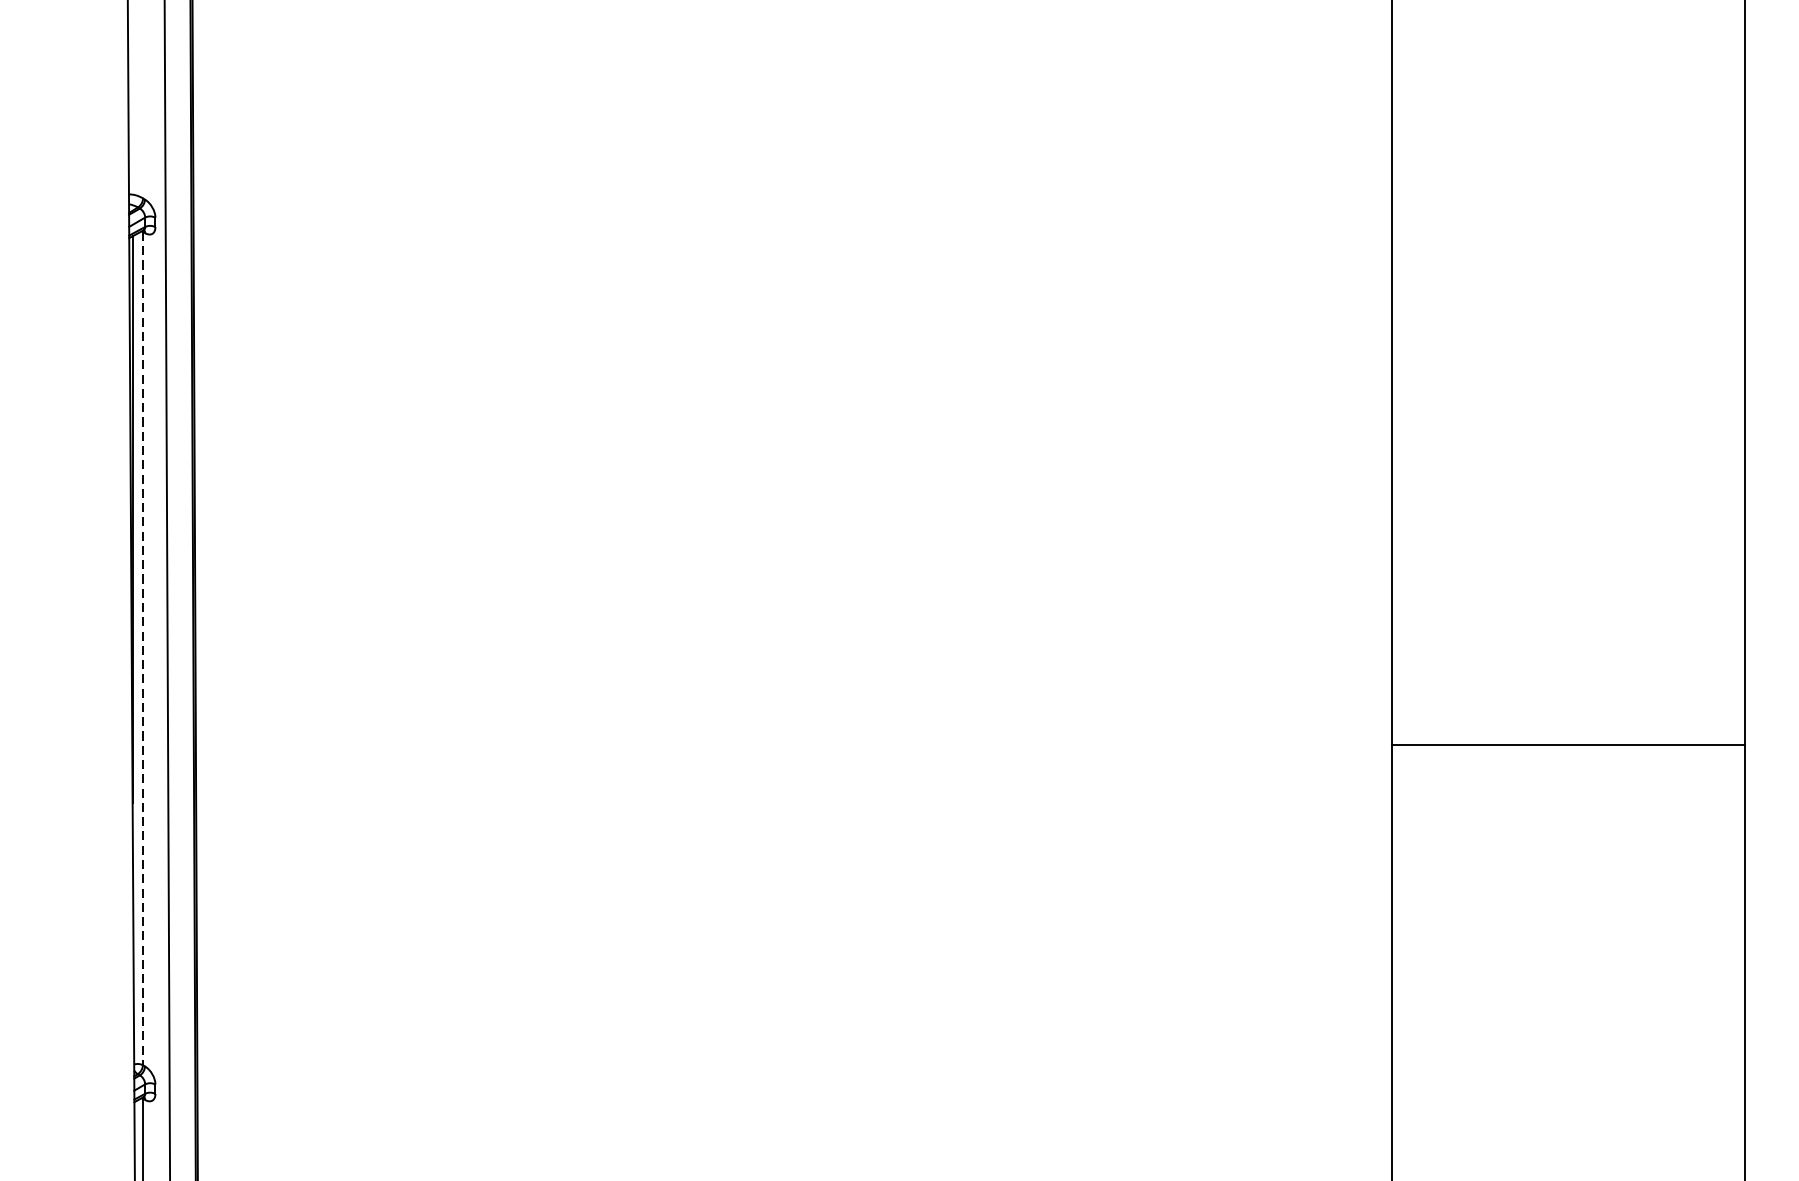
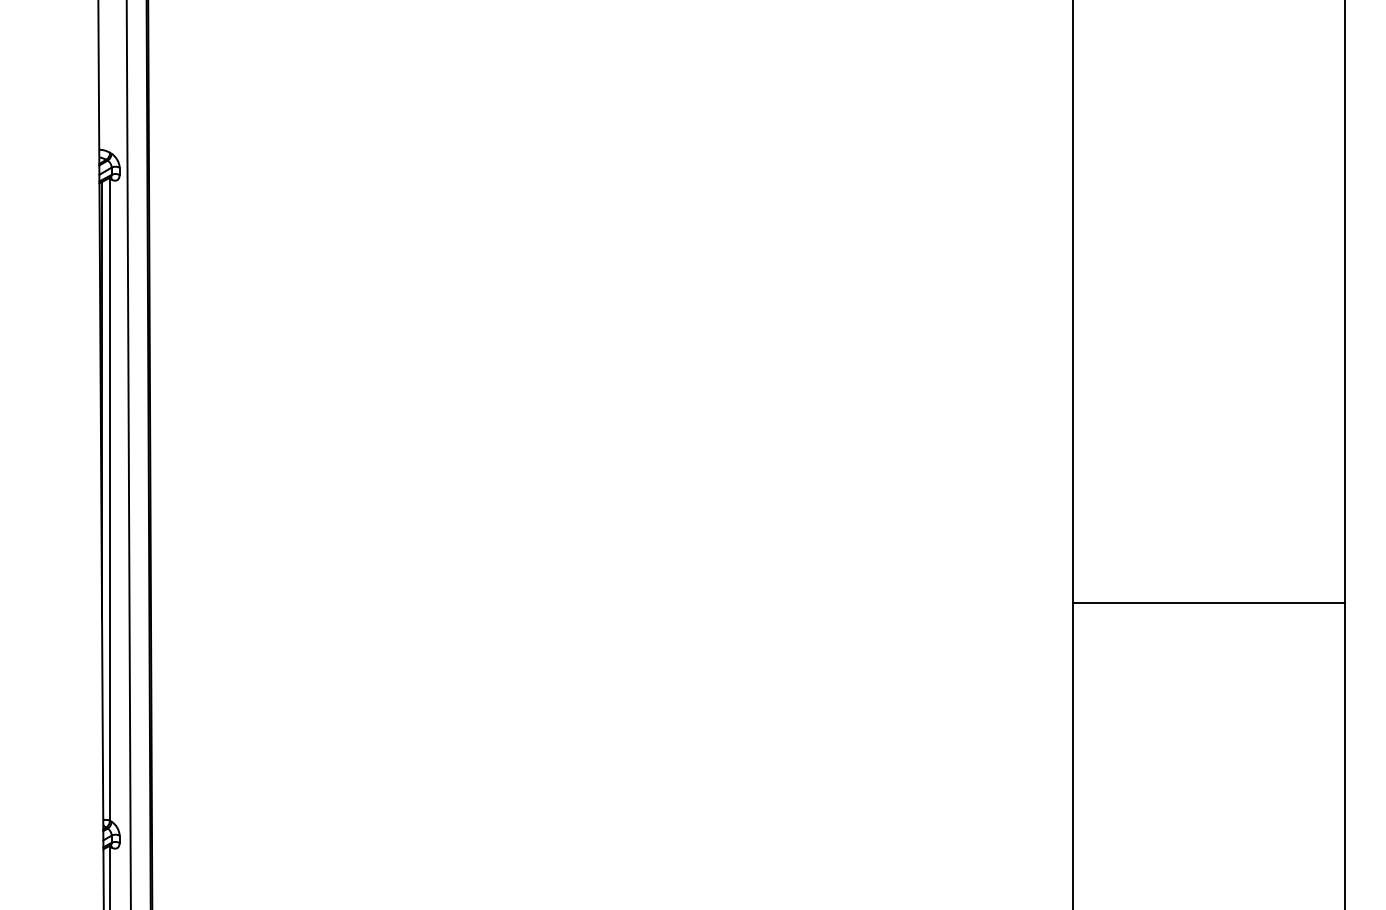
line: (143, 649) -> (110, 500), dashed -> solid
line: (1568, 744) -> (1208, 602), moved

